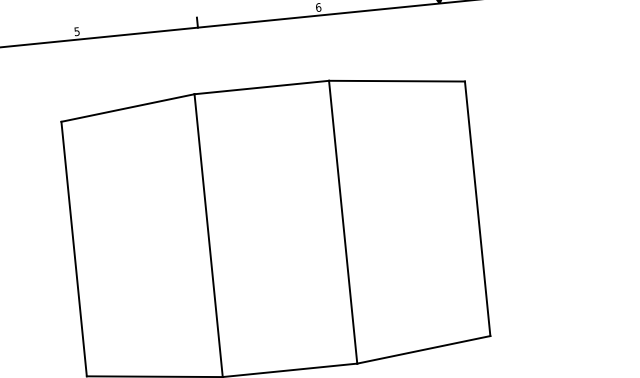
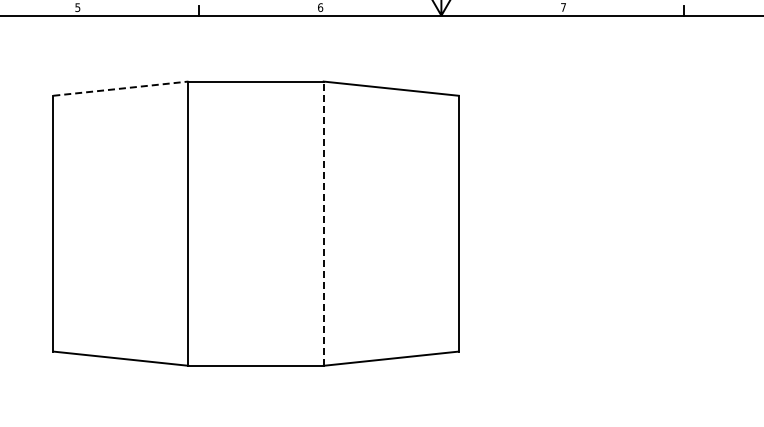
line: (127, 107) -> (120, 88), solid -> dashed
line: (342, 222) -> (323, 223), solid -> dashed

